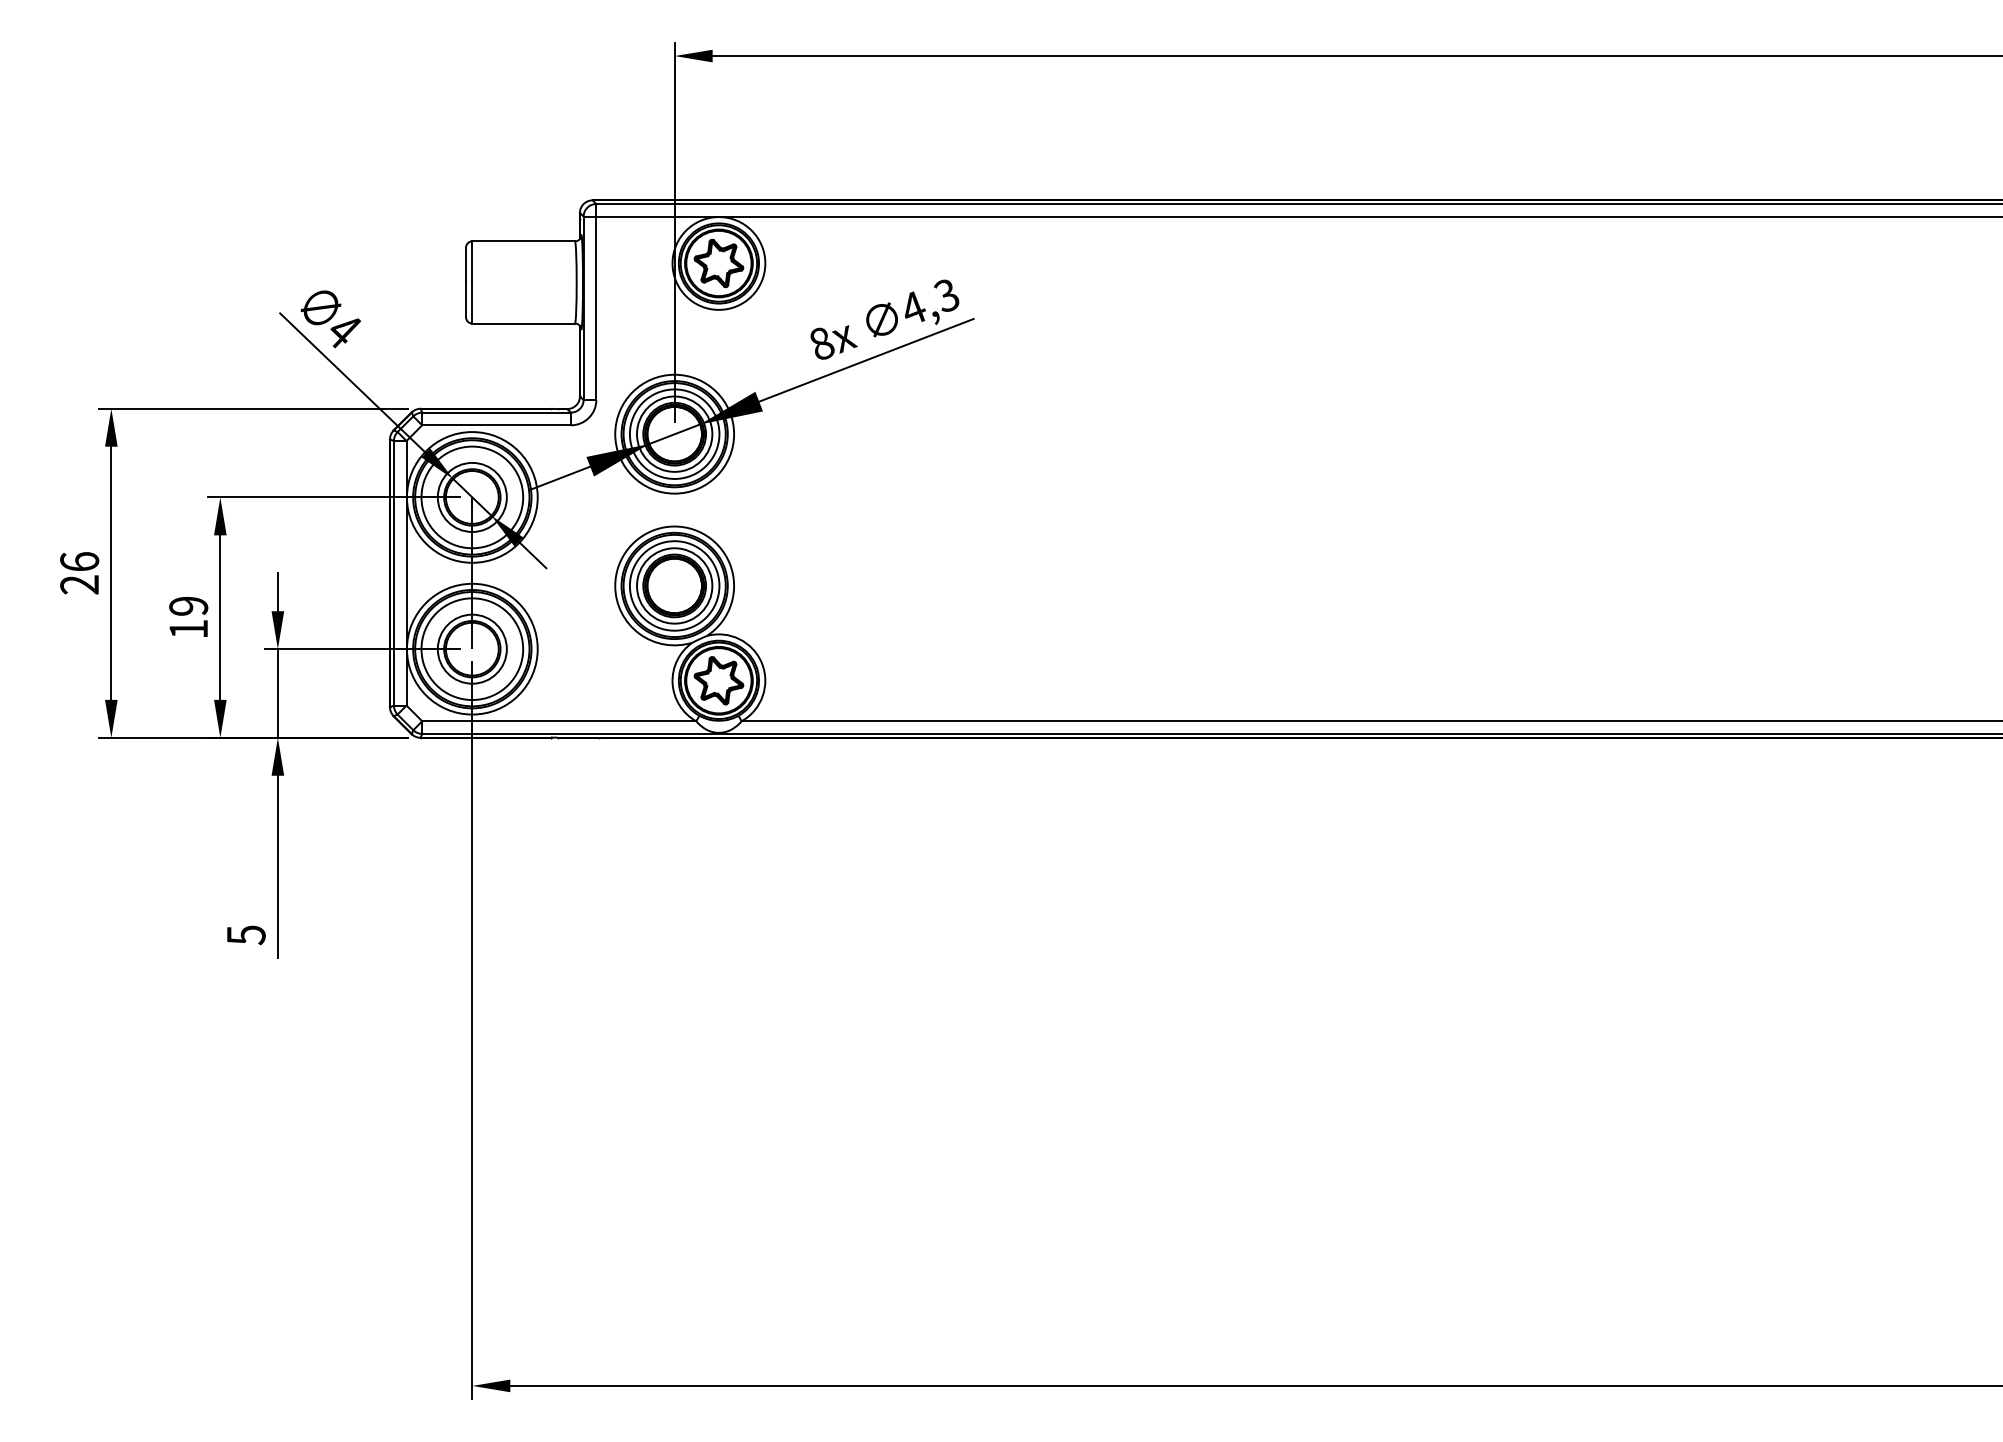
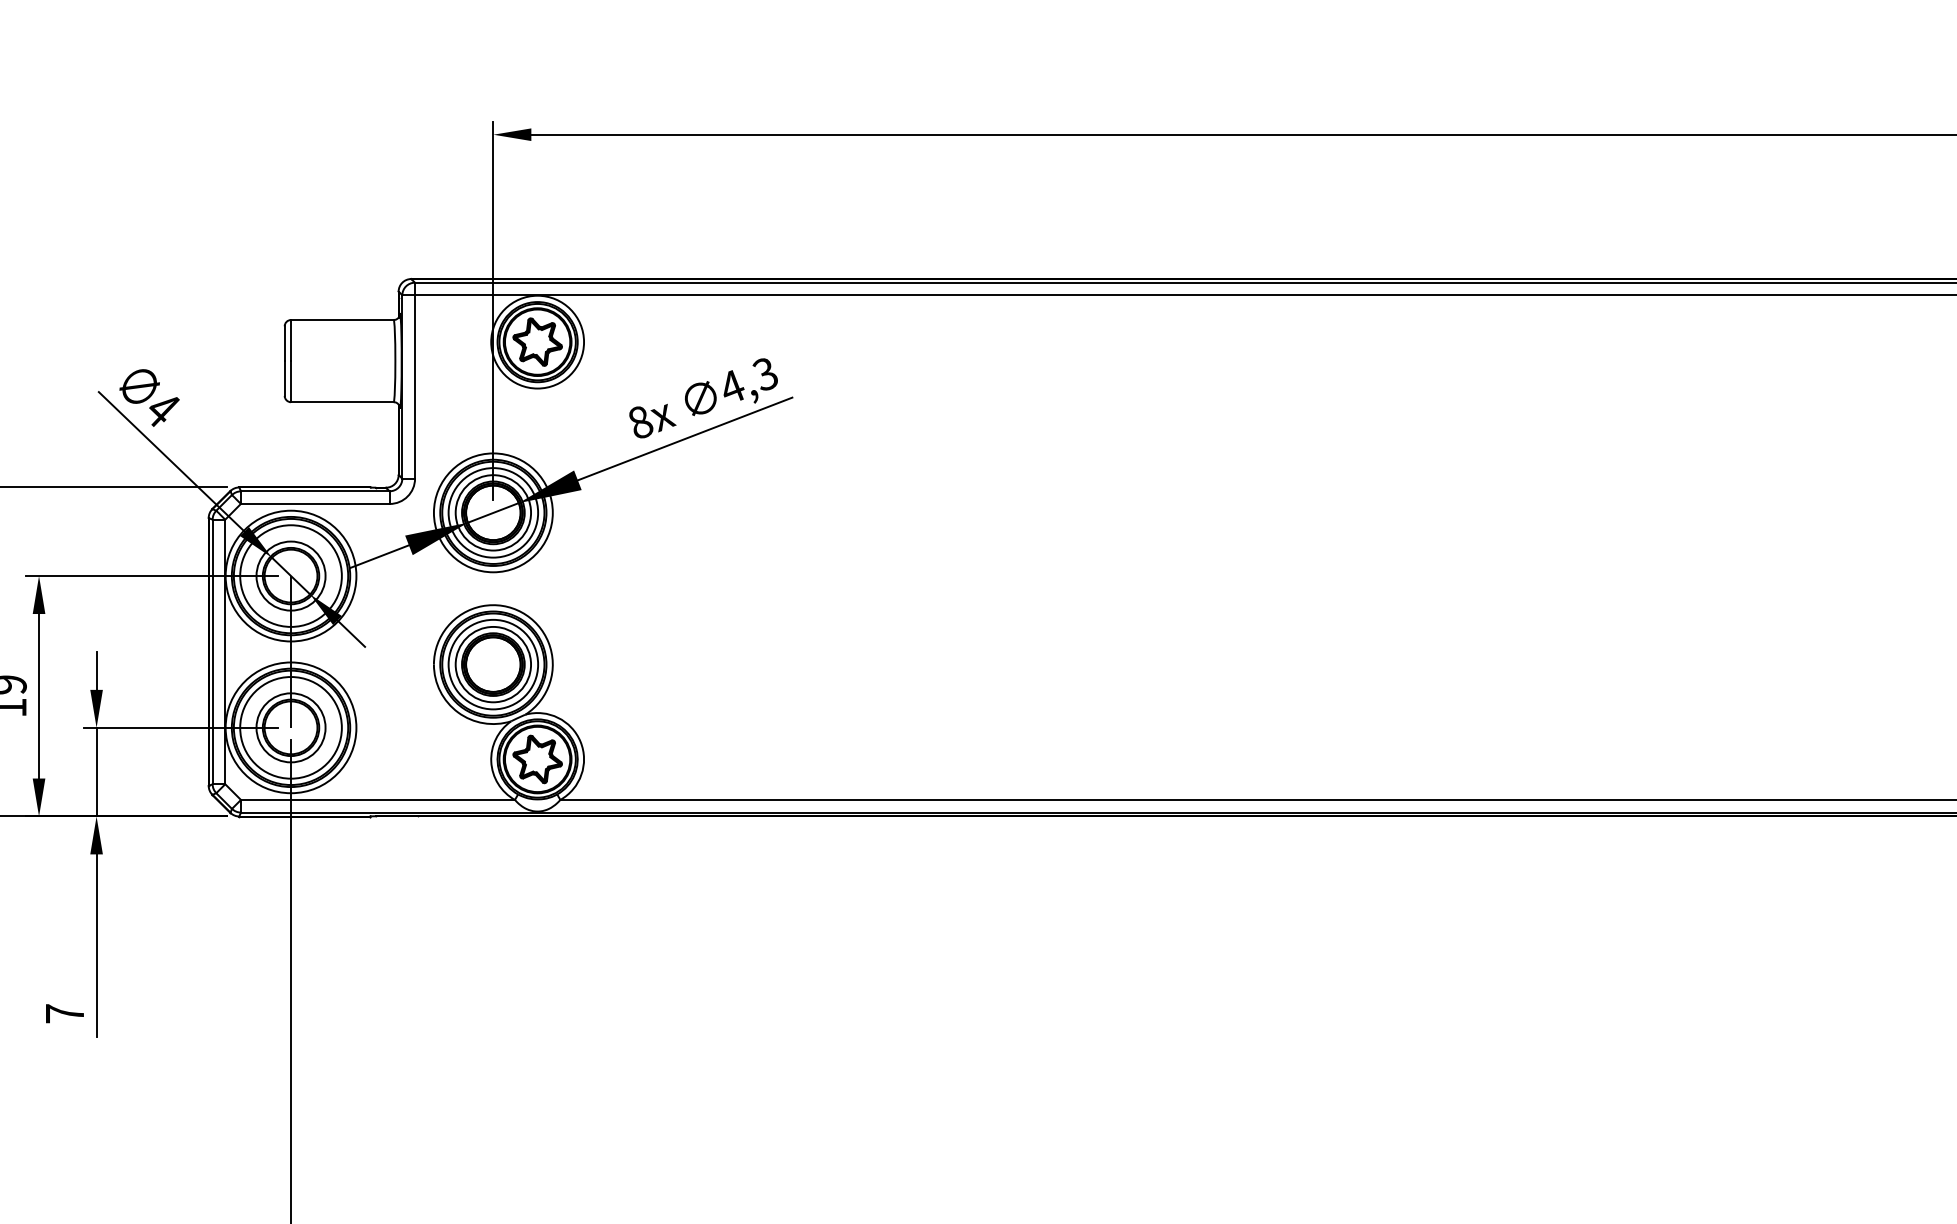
text: (246, 935) -> (65, 1014), 5 -> 7

